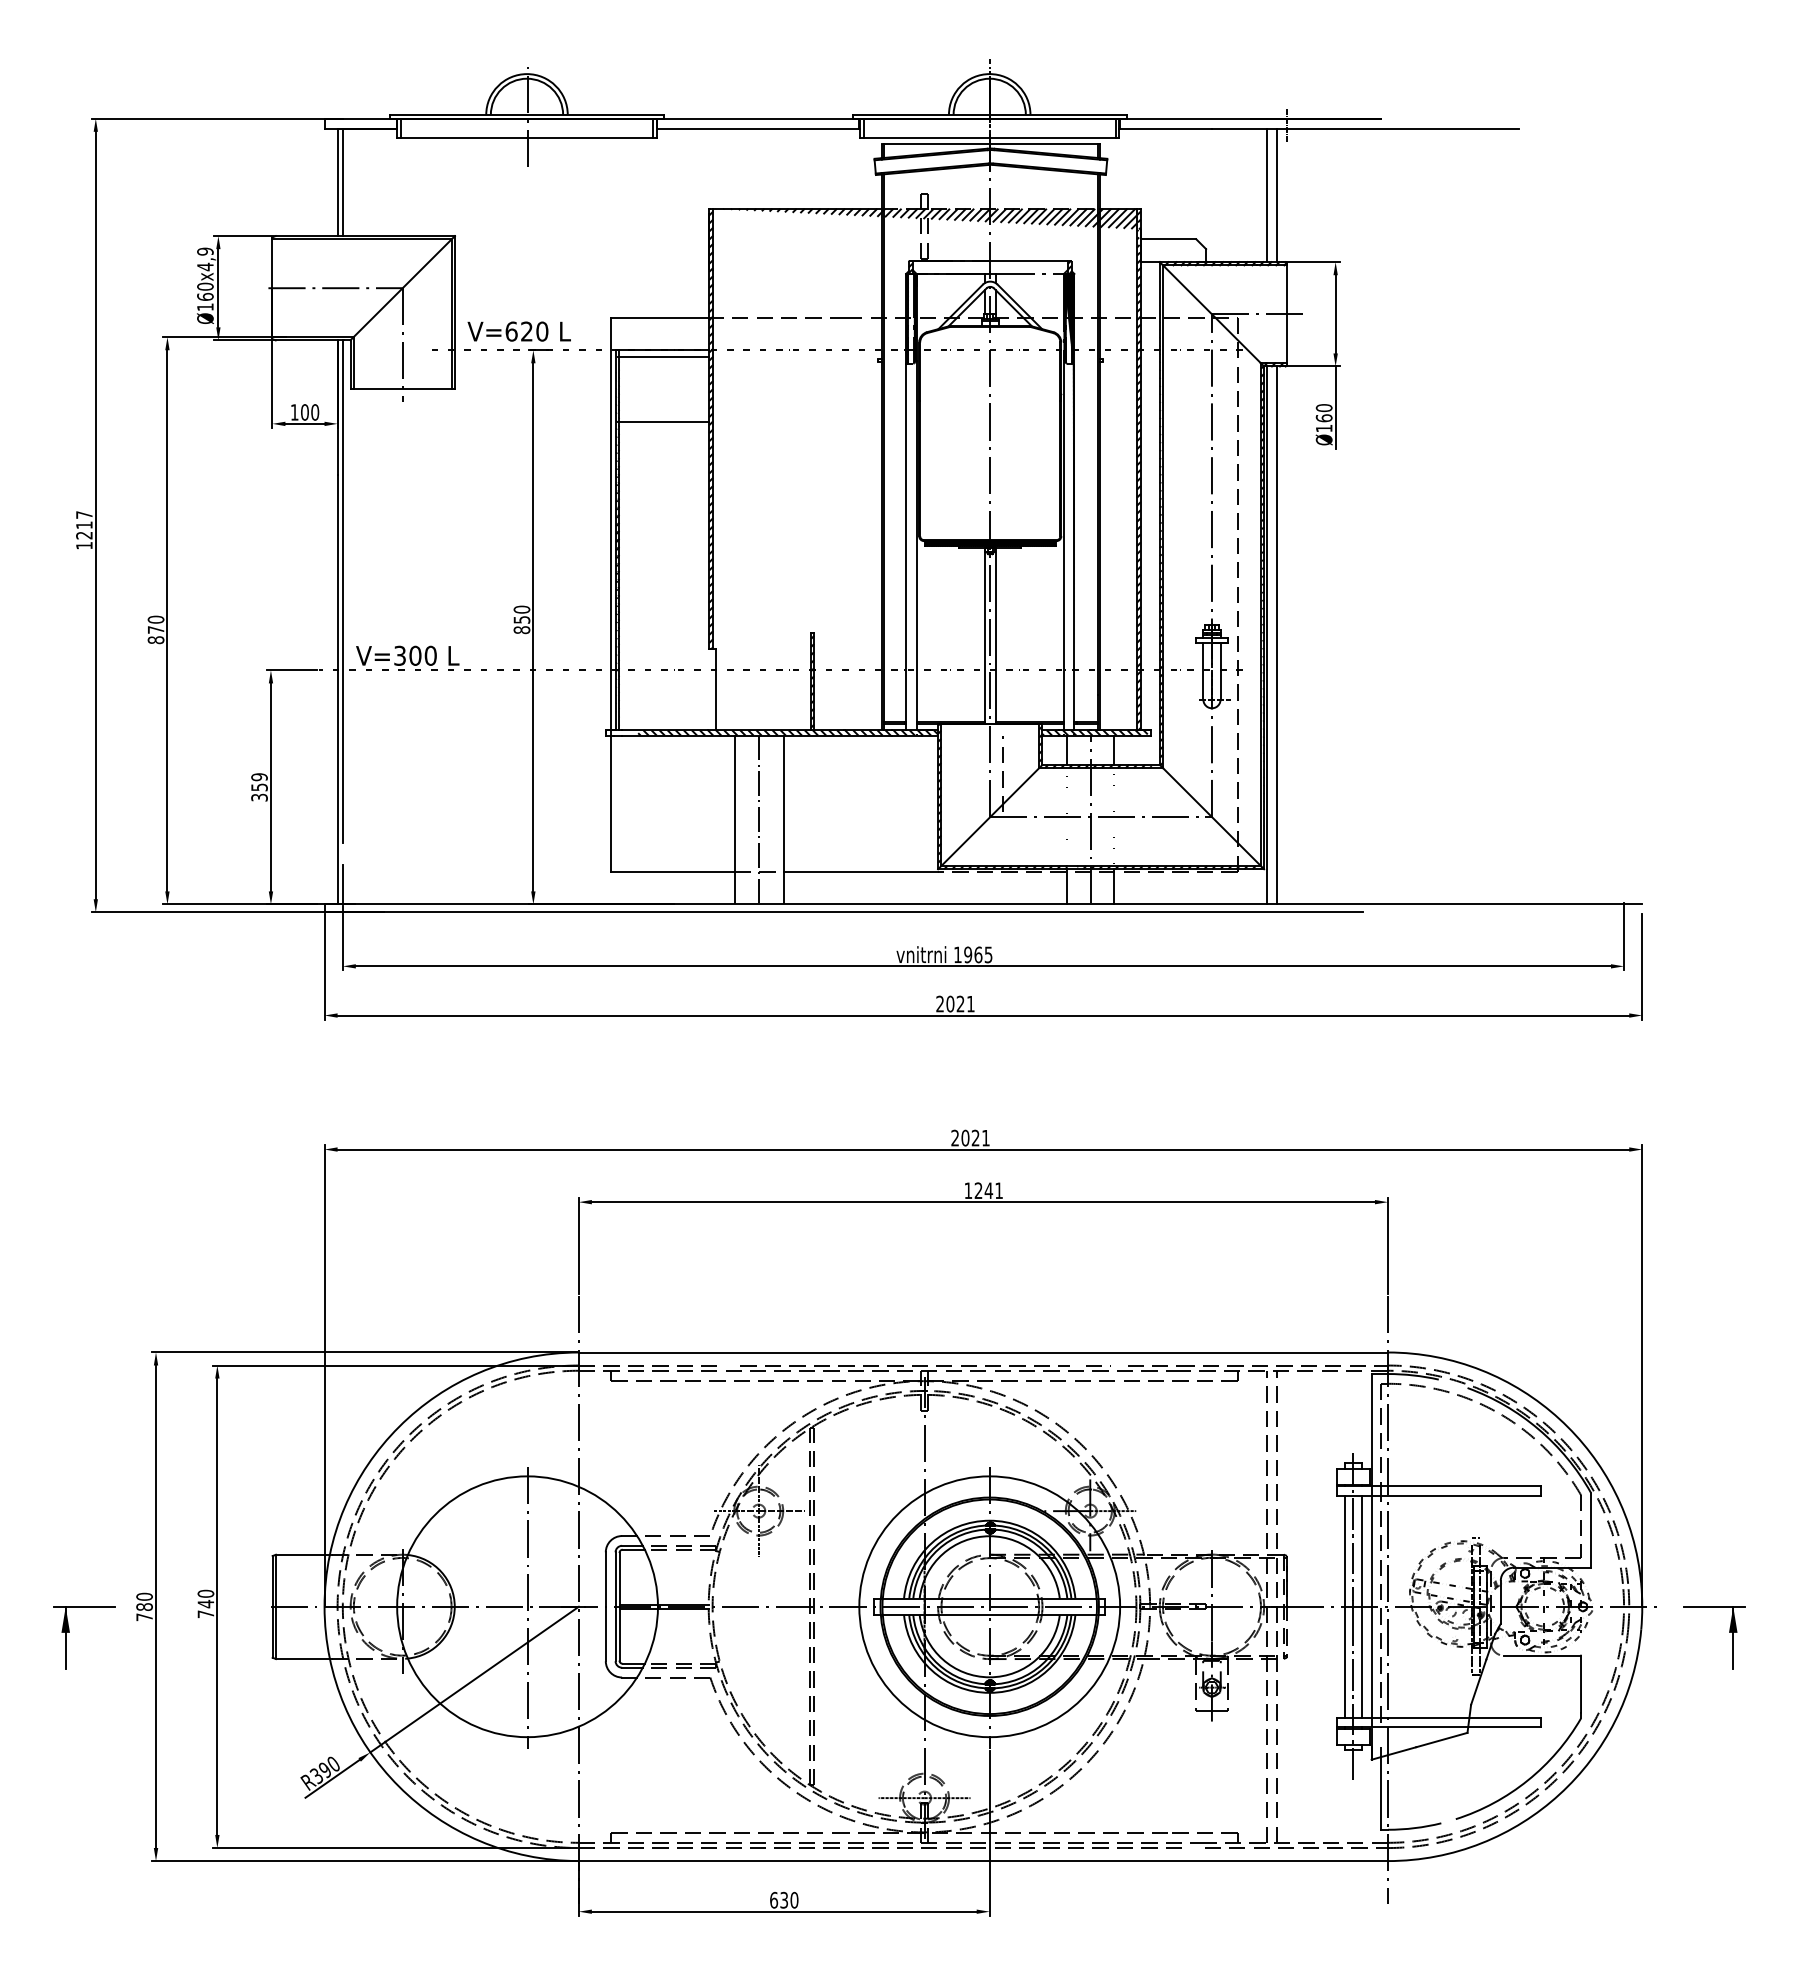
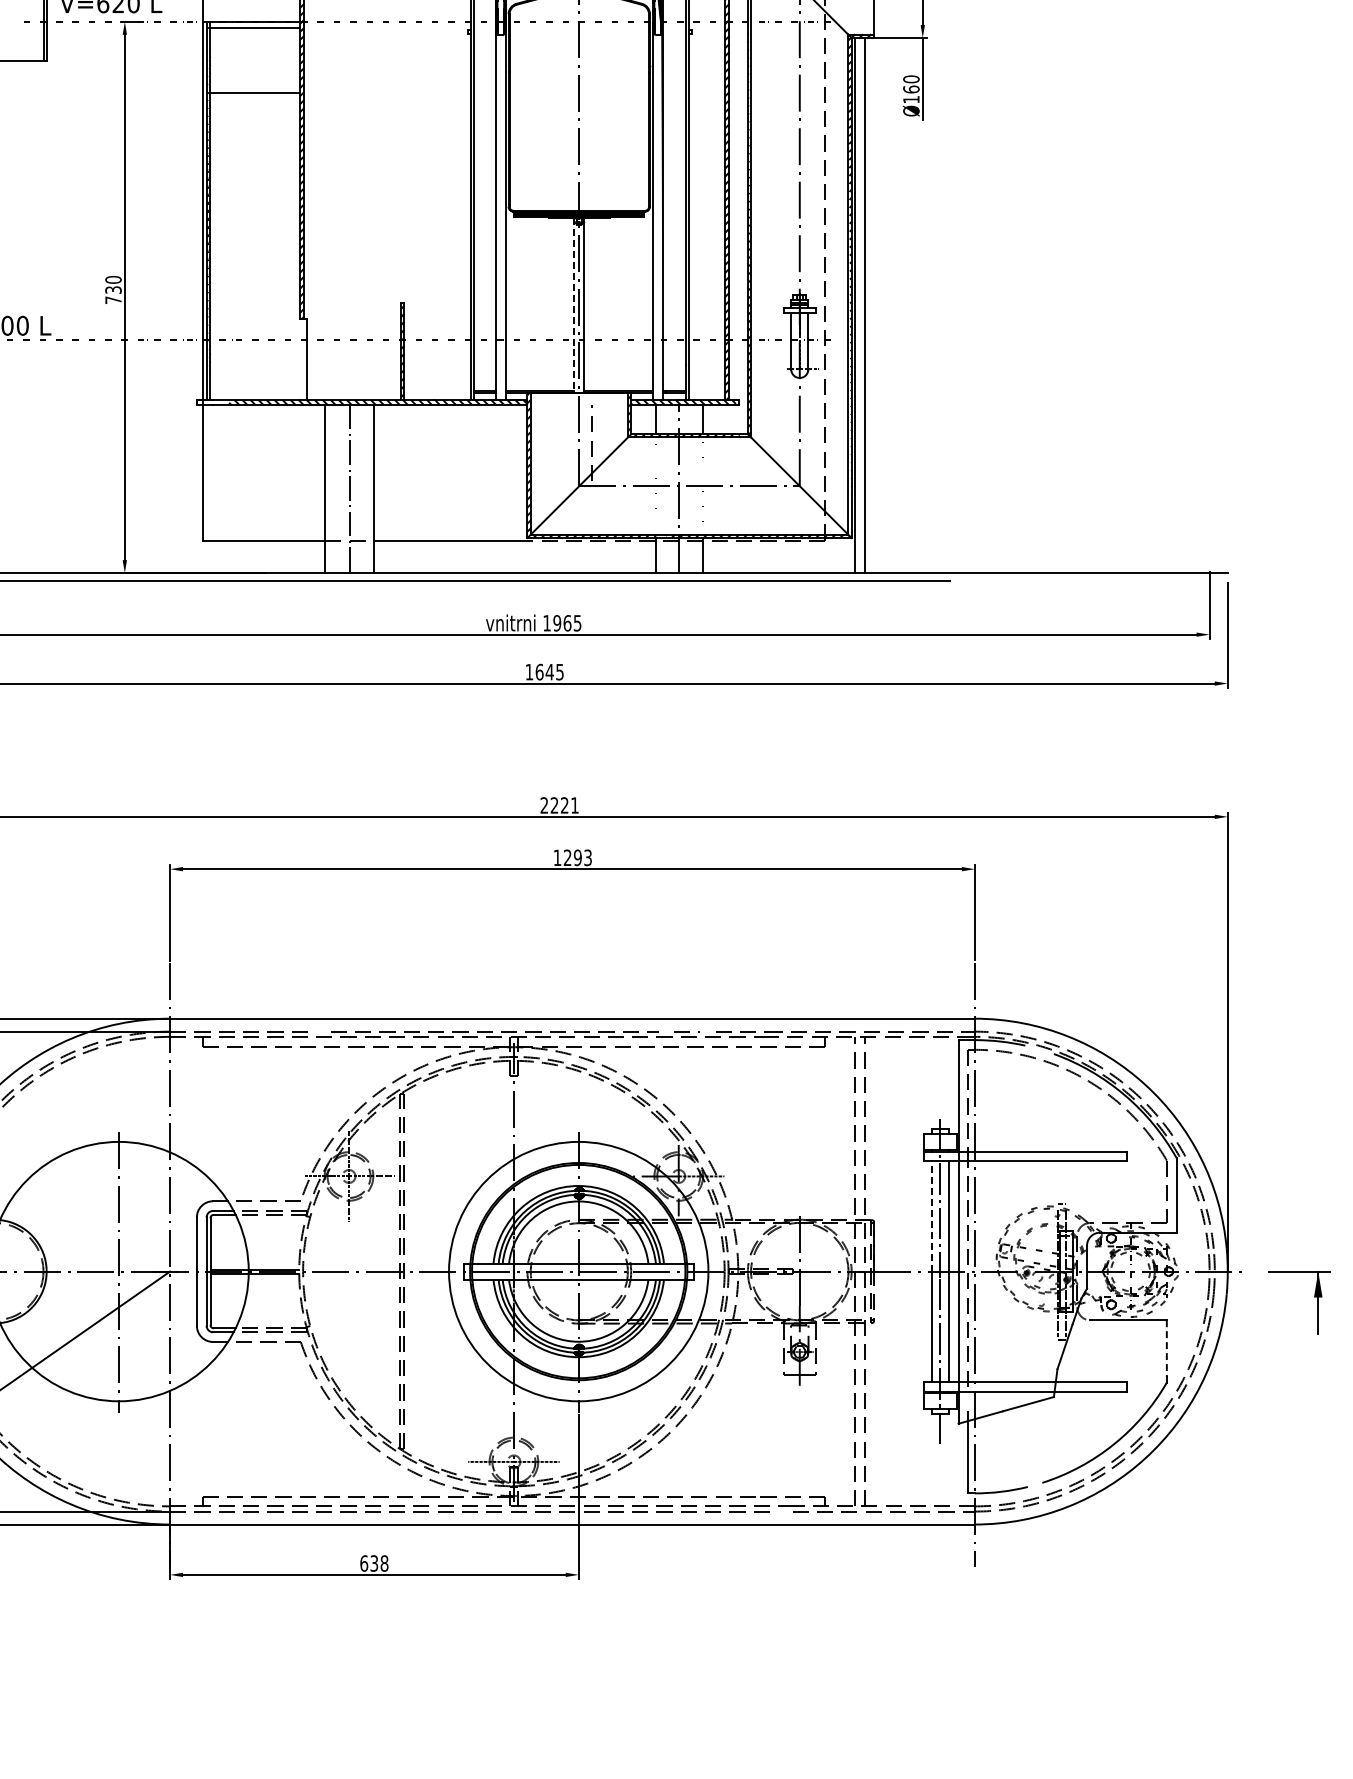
text: (521, 625) -> (113, 295), 850 -> 730
line: (985, 636) -> (574, 306), solid -> dashed
text: (955, 1003) -> (544, 671), 2021 -> 1645
text: (965, 1137) -> (554, 804), 2021 -> 2221
text: (993, 1190) -> (582, 857), 1241 -> 1293
line: (1345, 1550) -> (932, 1215), solid -> dashed
line: (1581, 1684) -> (1167, 1348), solid -> dashed
text: (794, 1900) -> (384, 1563), 630 -> 638

